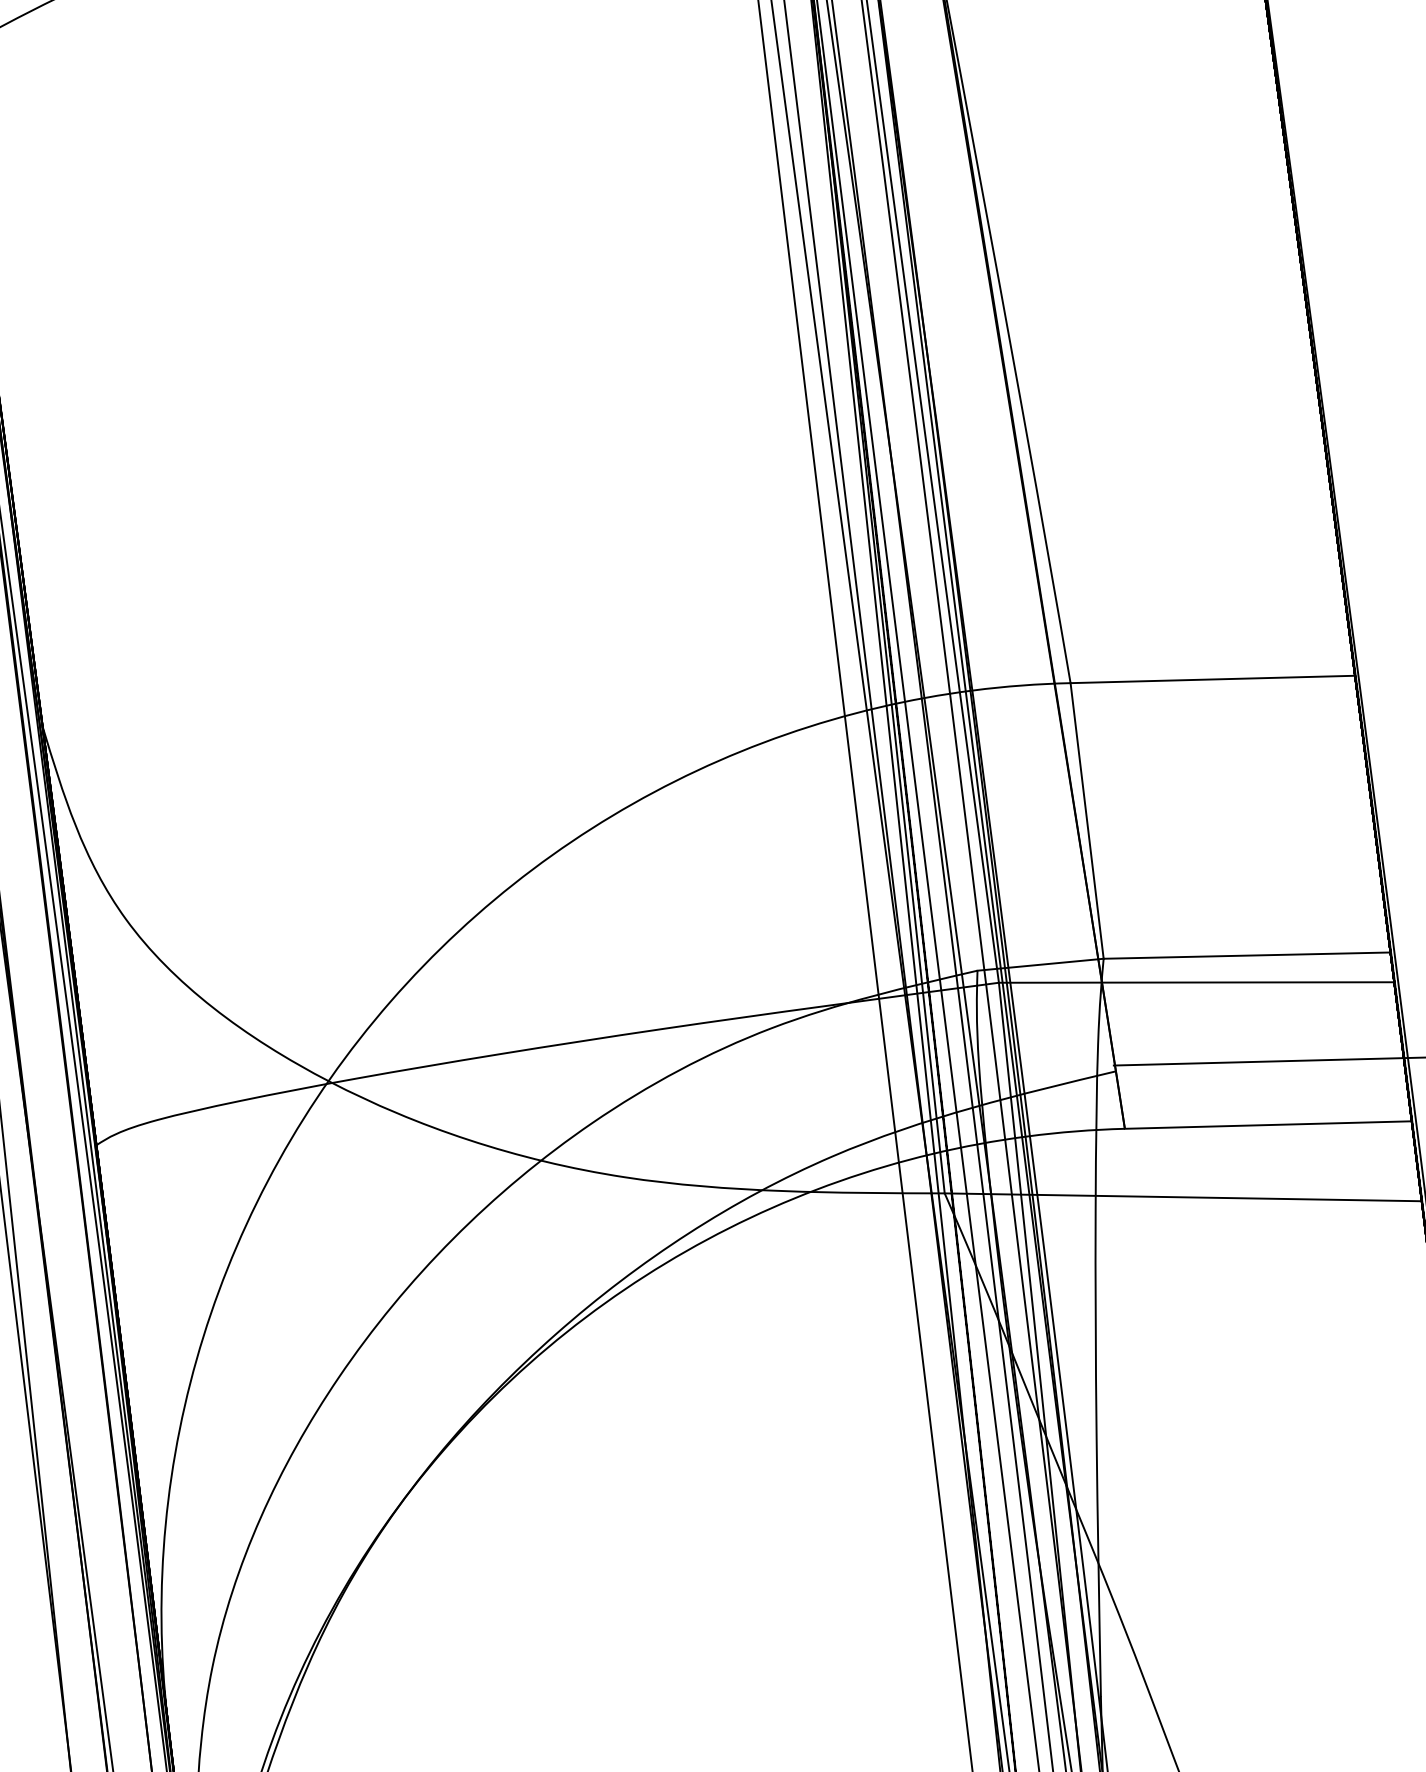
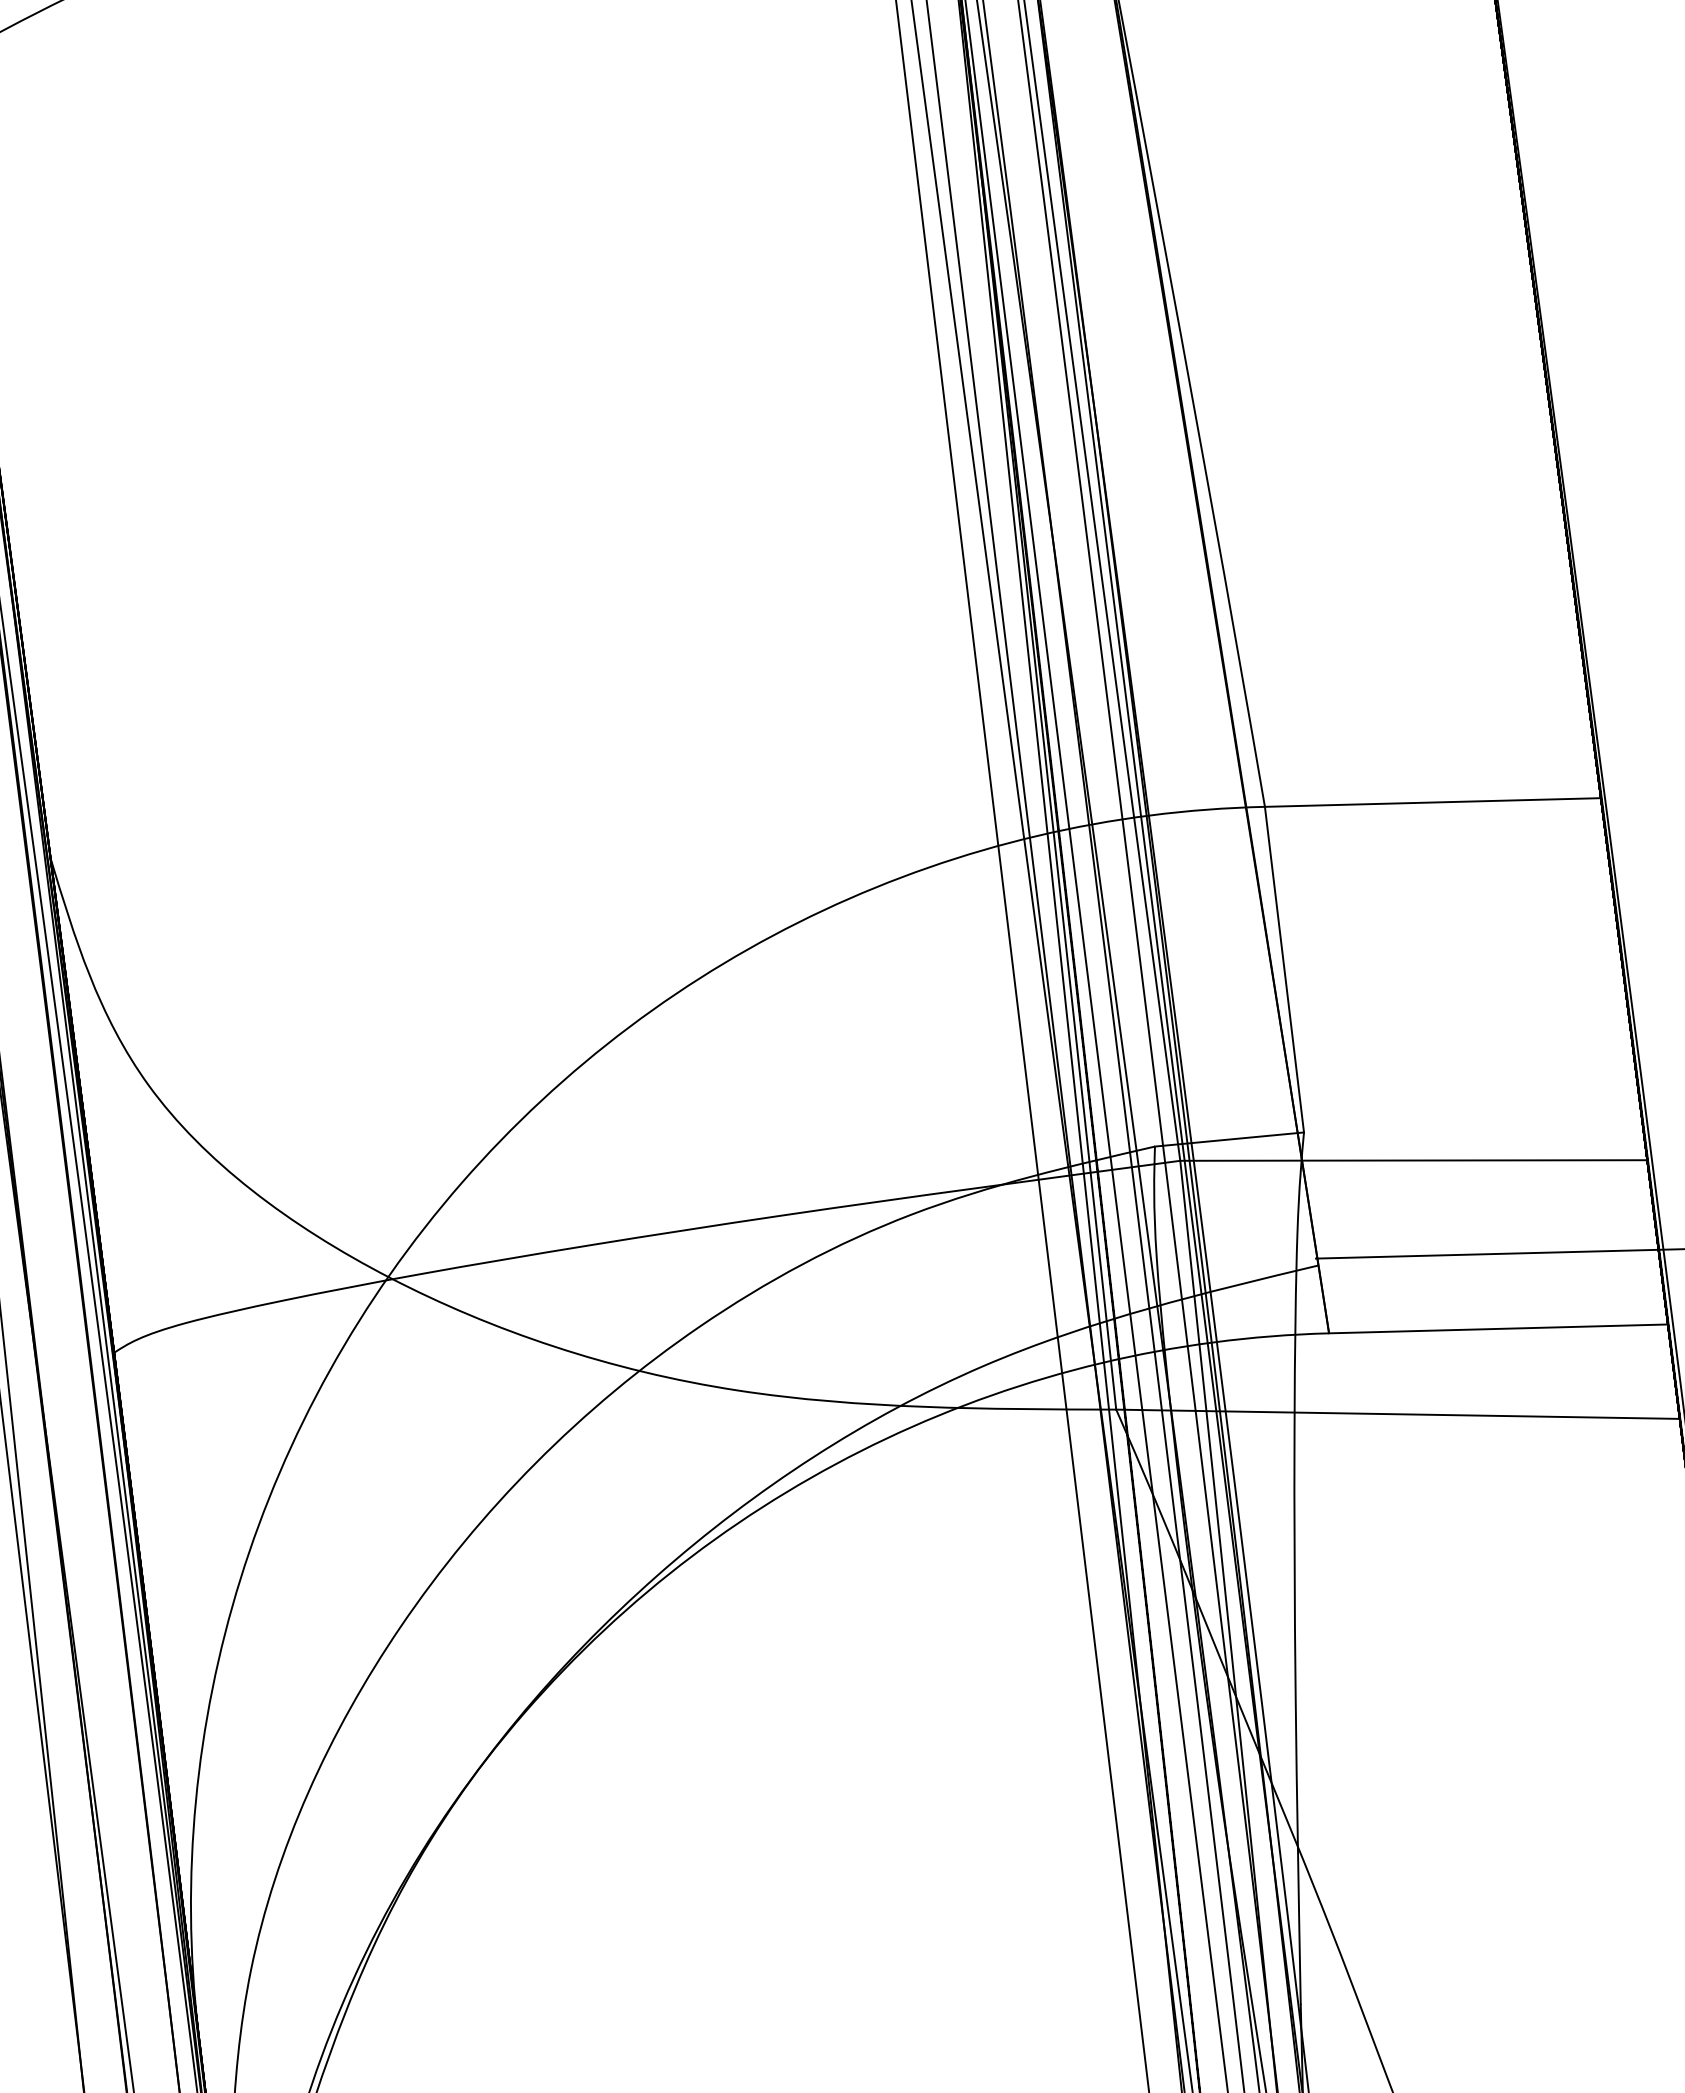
line: (1247, 955) -> (1473, 1128), removed

